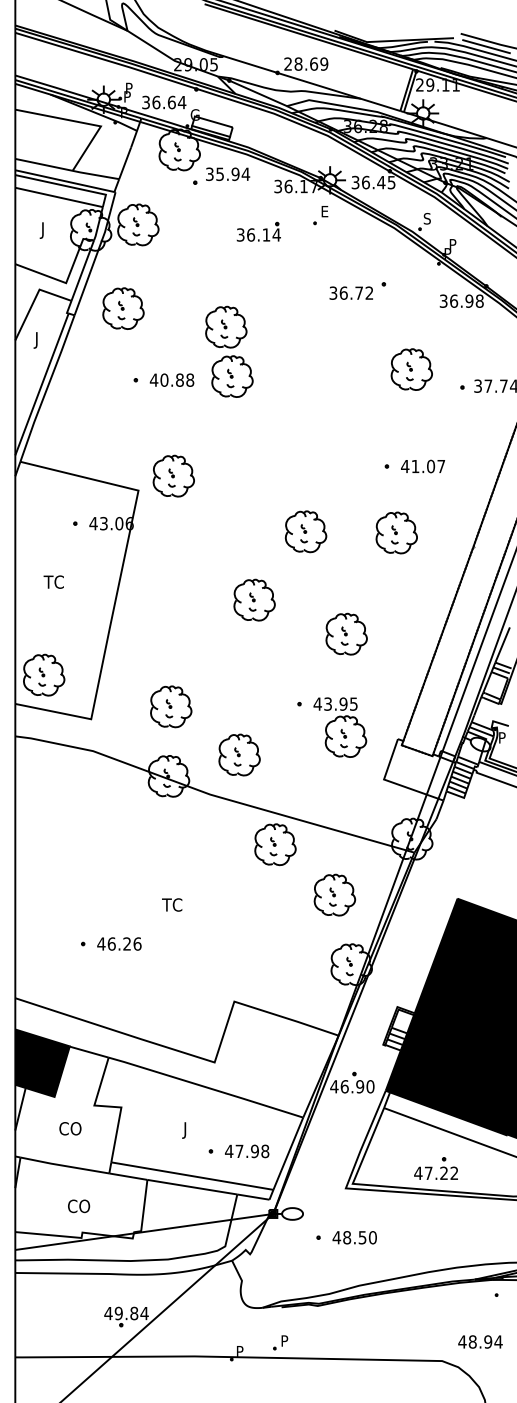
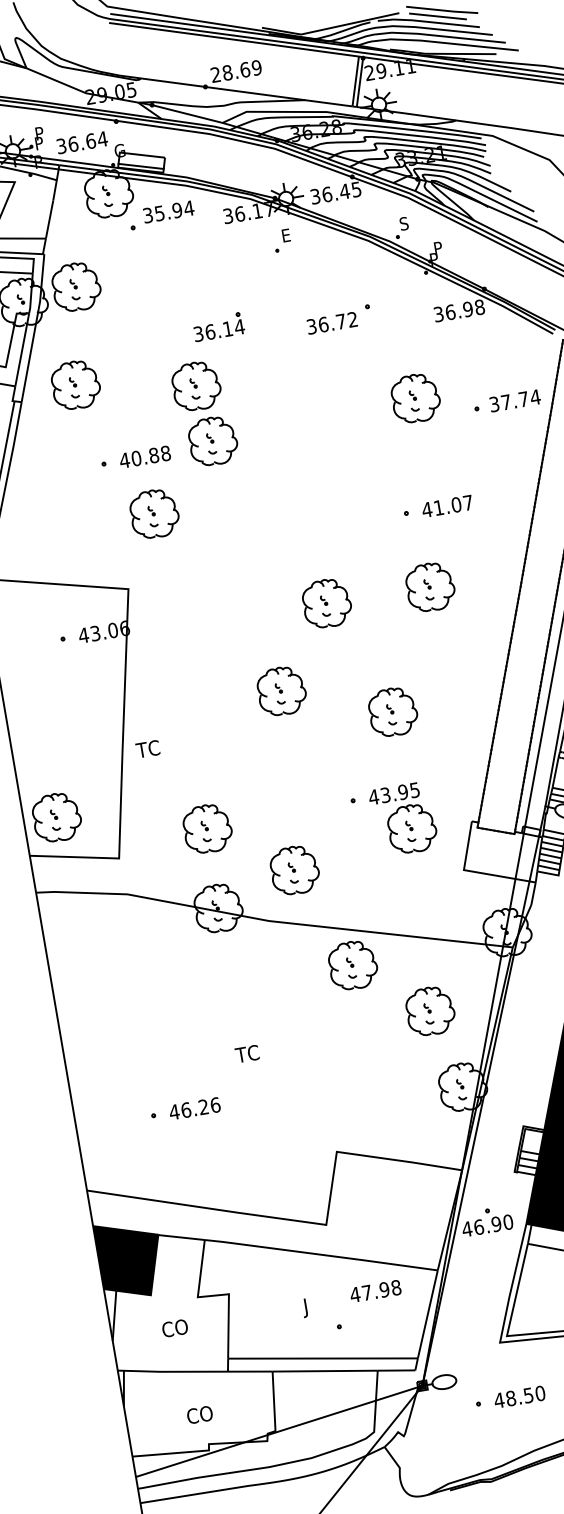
part: (258, 231) -> (218, 326), moved
part: (173, 475) -> (154, 513), moved
text: (53, 581) -> (147, 748), moved
text: (247, 1151) -> (376, 1291), moved

